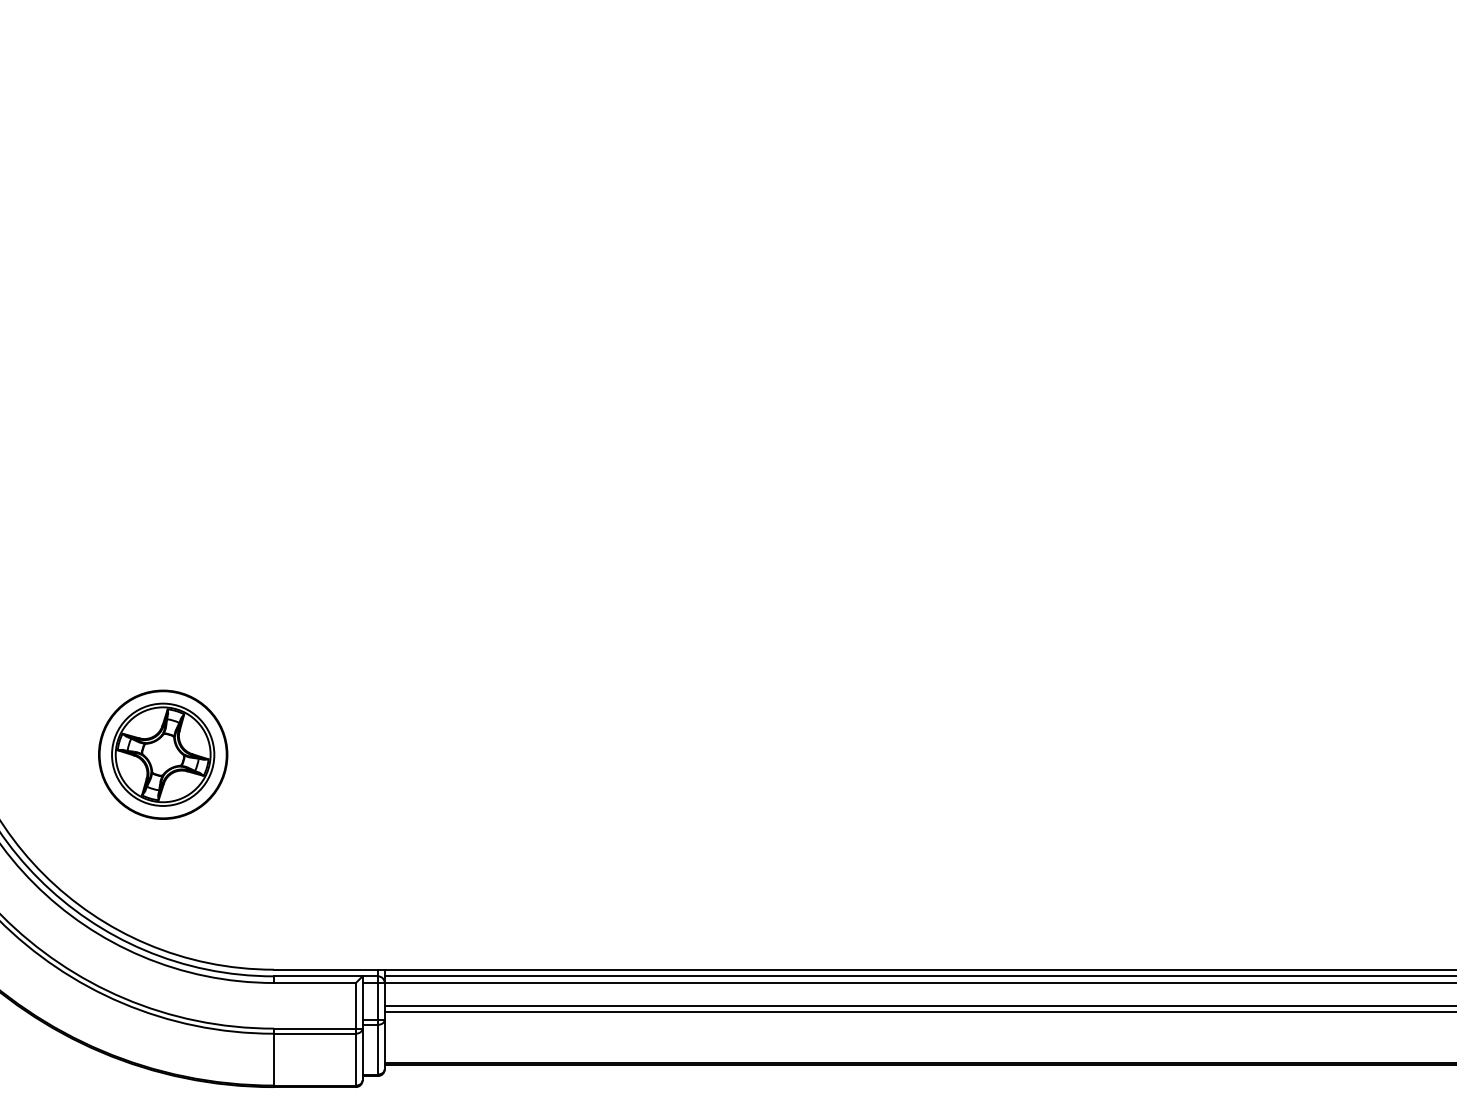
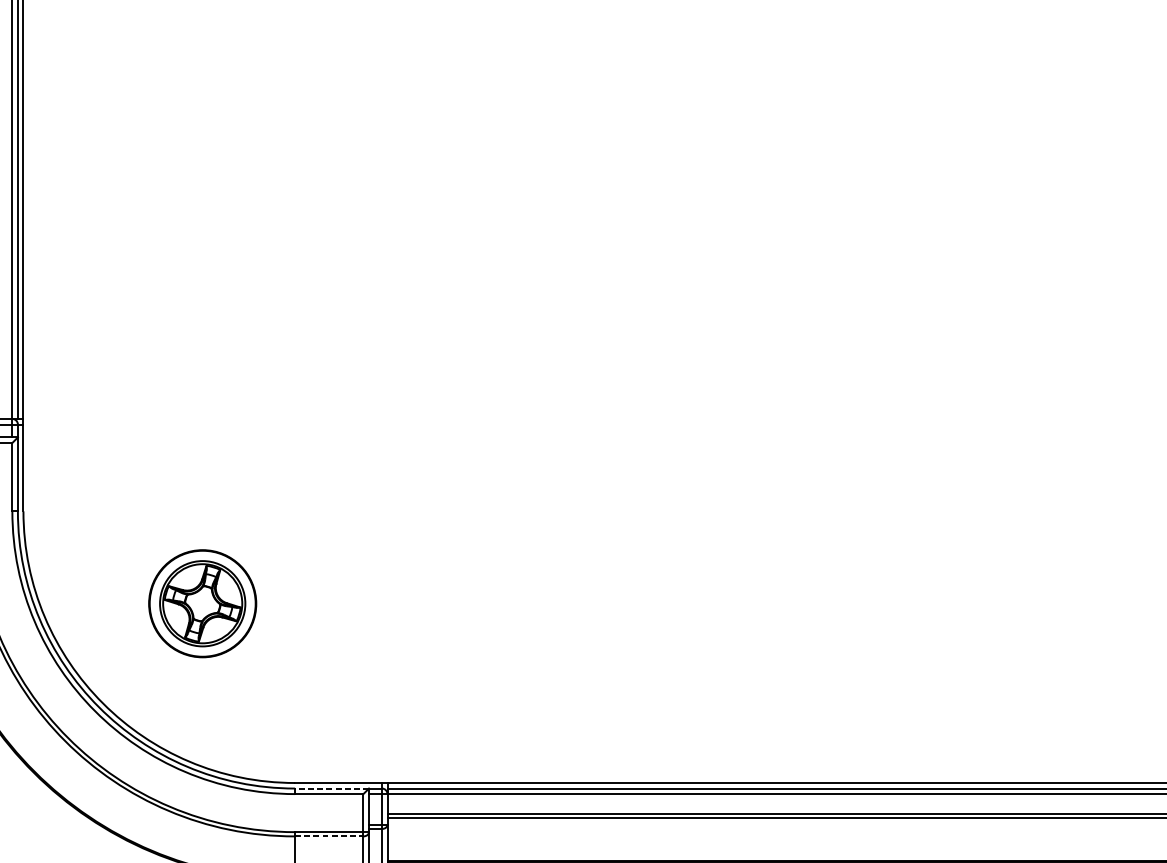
line: (317, 976) -> (331, 788), solid -> dashed
line: (314, 1033) -> (328, 836), solid -> dashed

